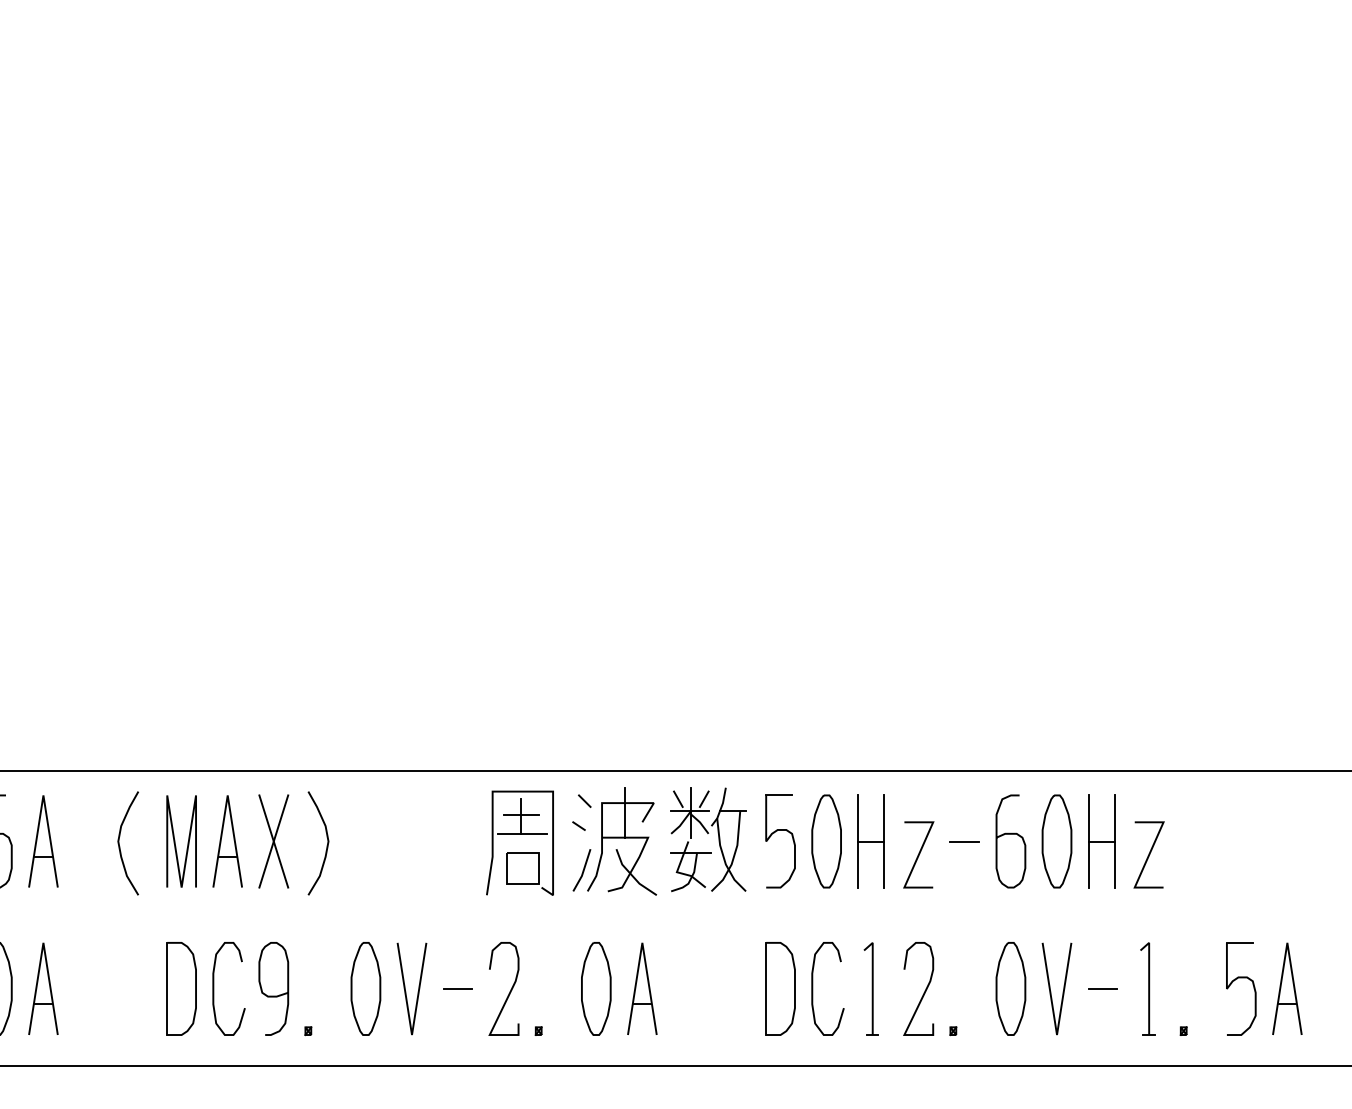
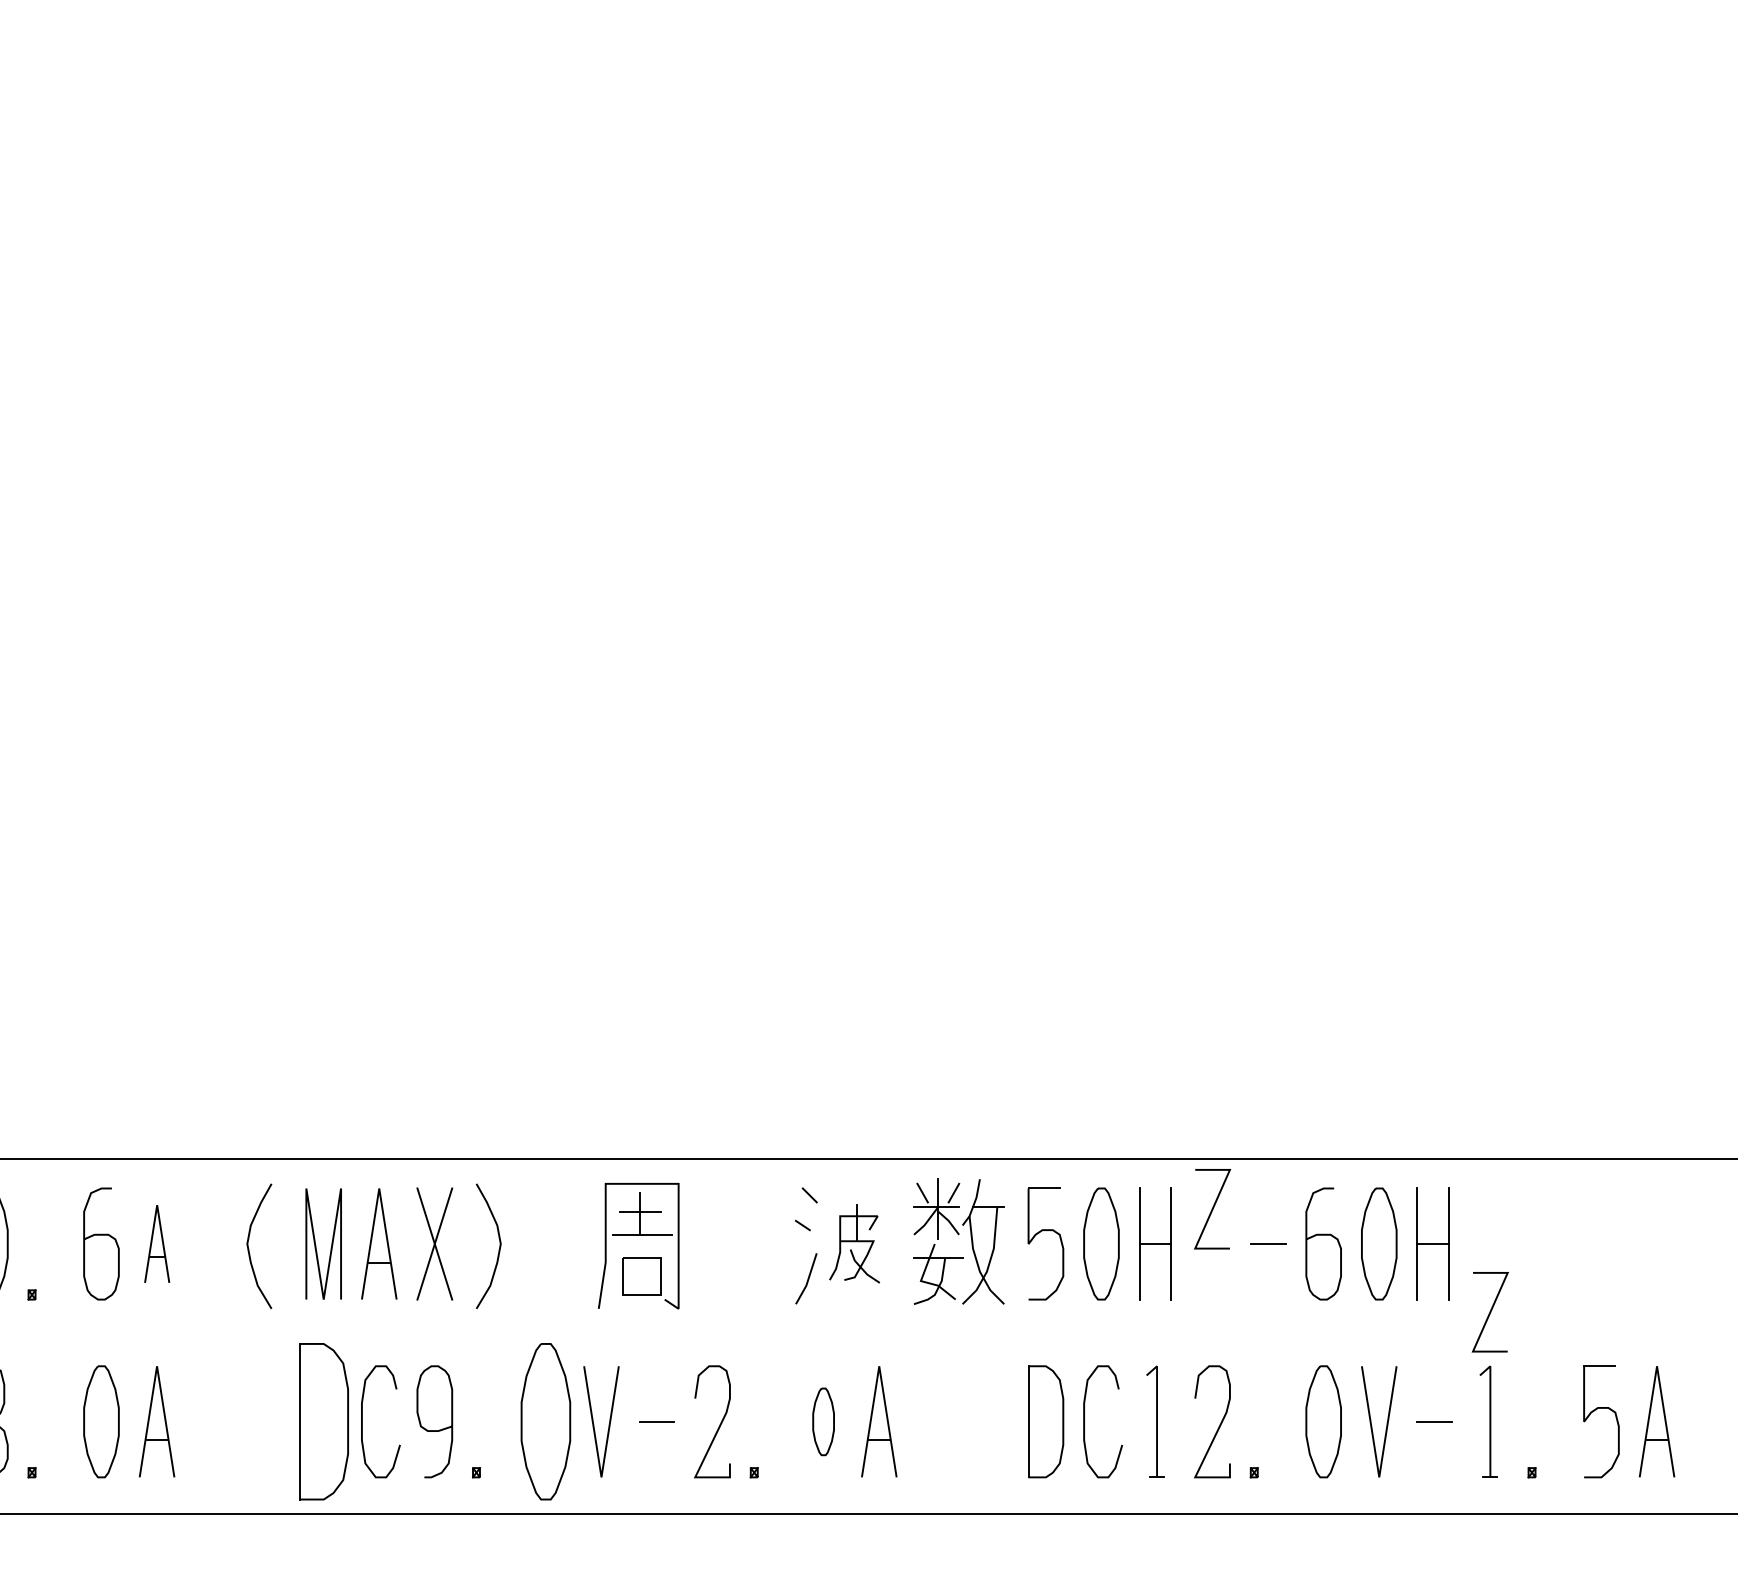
part: (519, 834) -> (638, 1235), moved
part: (43, 841) -> (157, 1243), size x0.7
part: (621, 841) -> (854, 1243), size x0.6
line: (918, 855) -> (1212, 1209), moved
line: (1148, 855) -> (1489, 1312), moved
part: (181, 988) -> (323, 1421), size x1.4
part: (365, 988) -> (545, 1421), size x1.4
part: (596, 988) -> (823, 1421), size x0.6

